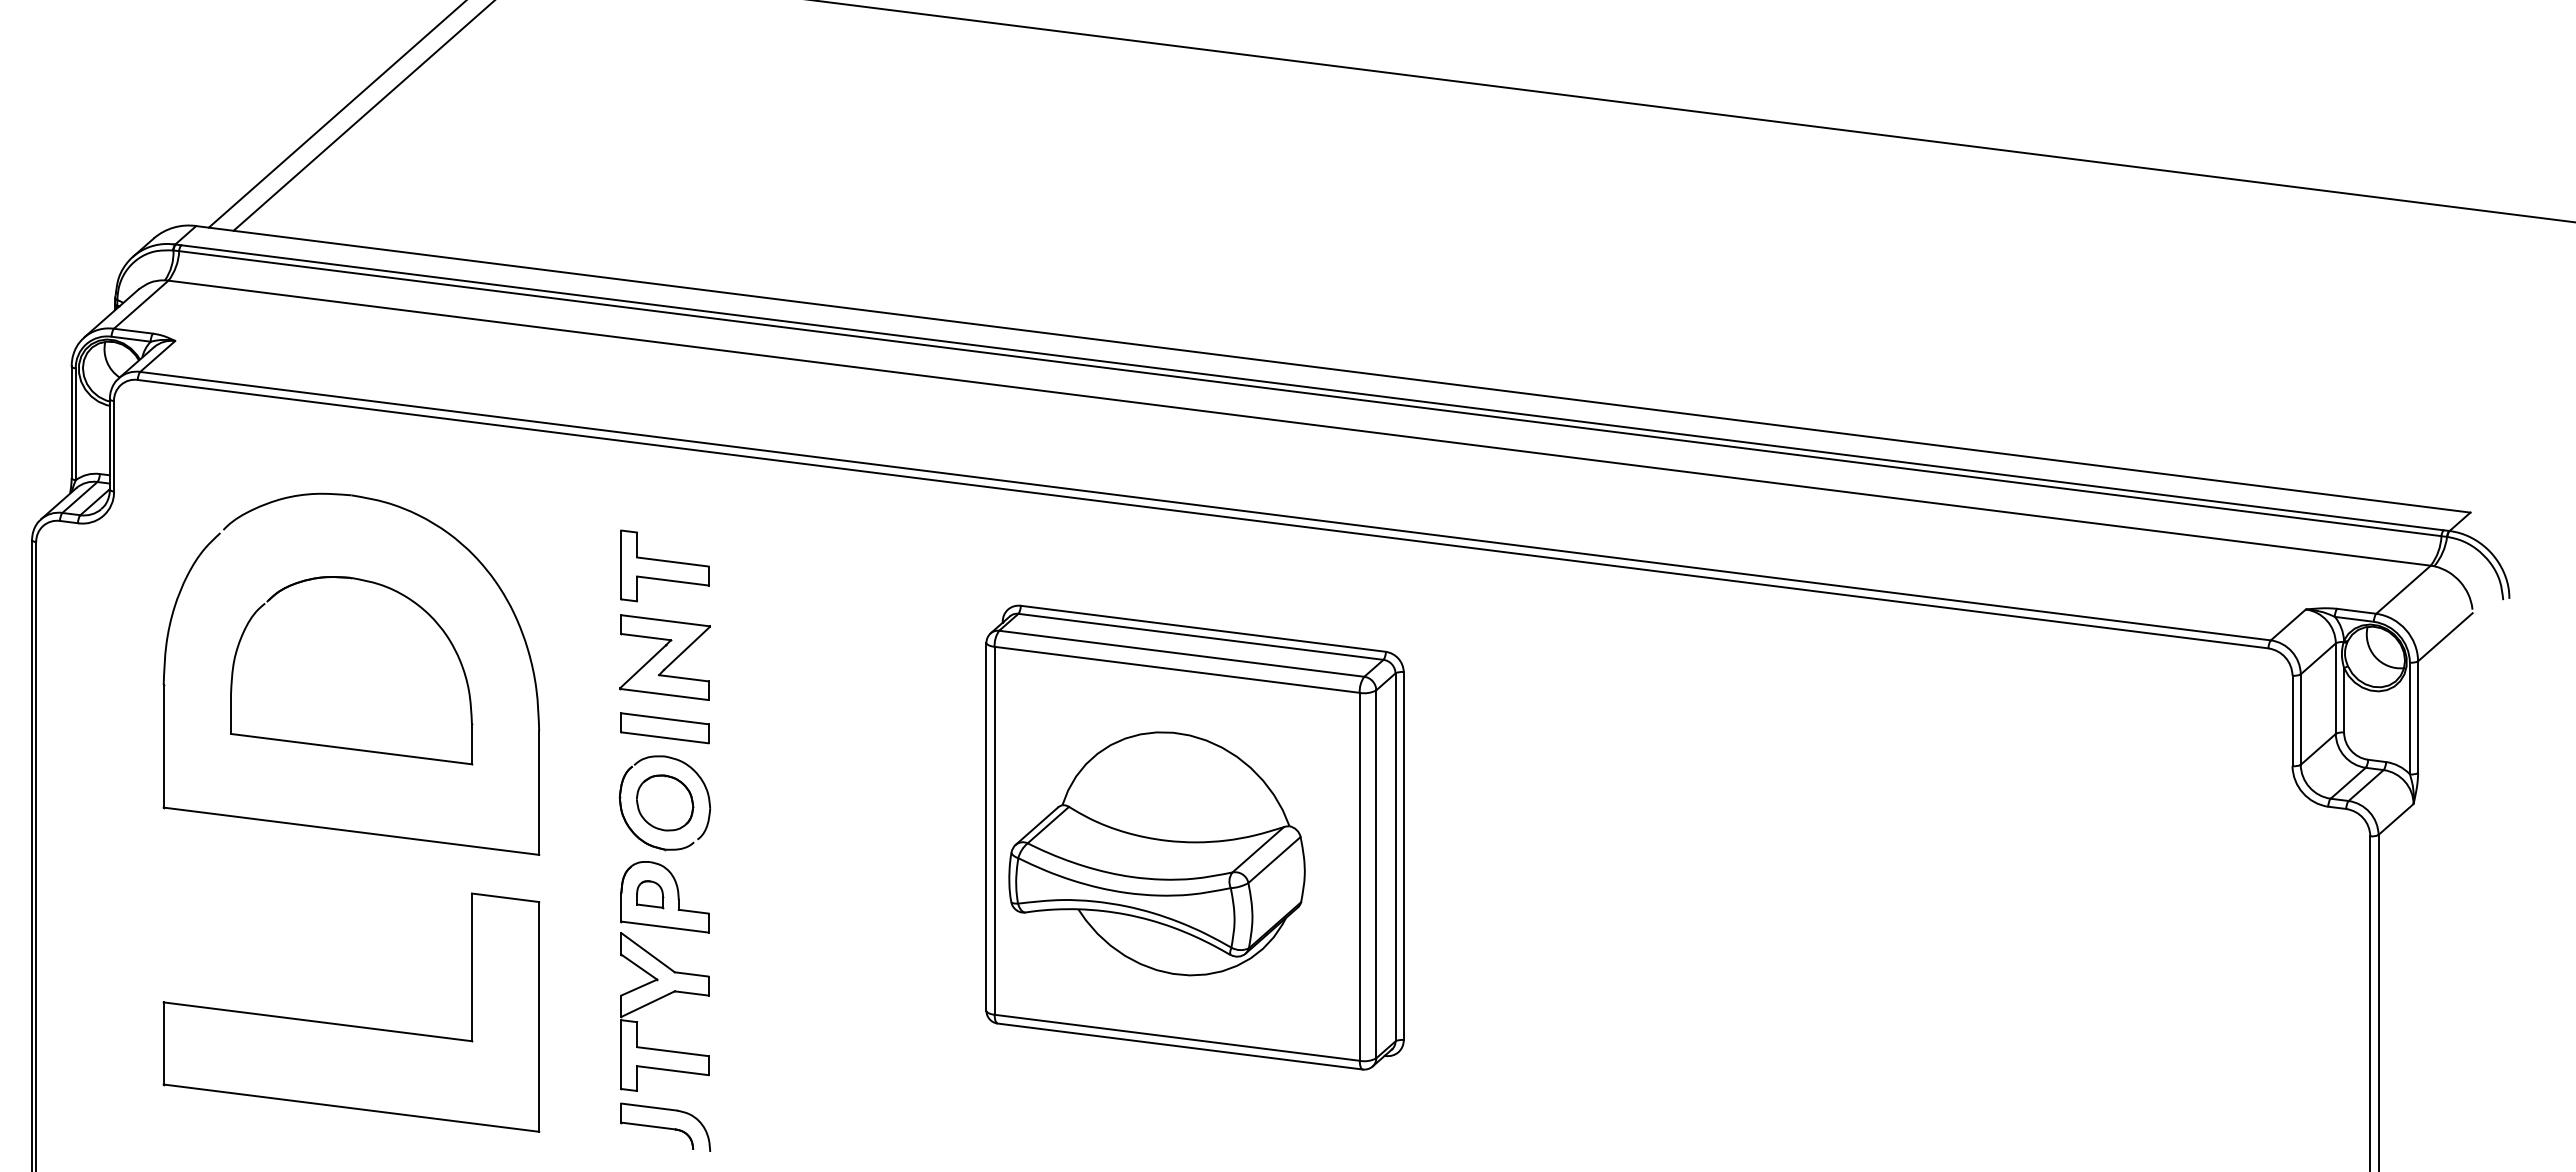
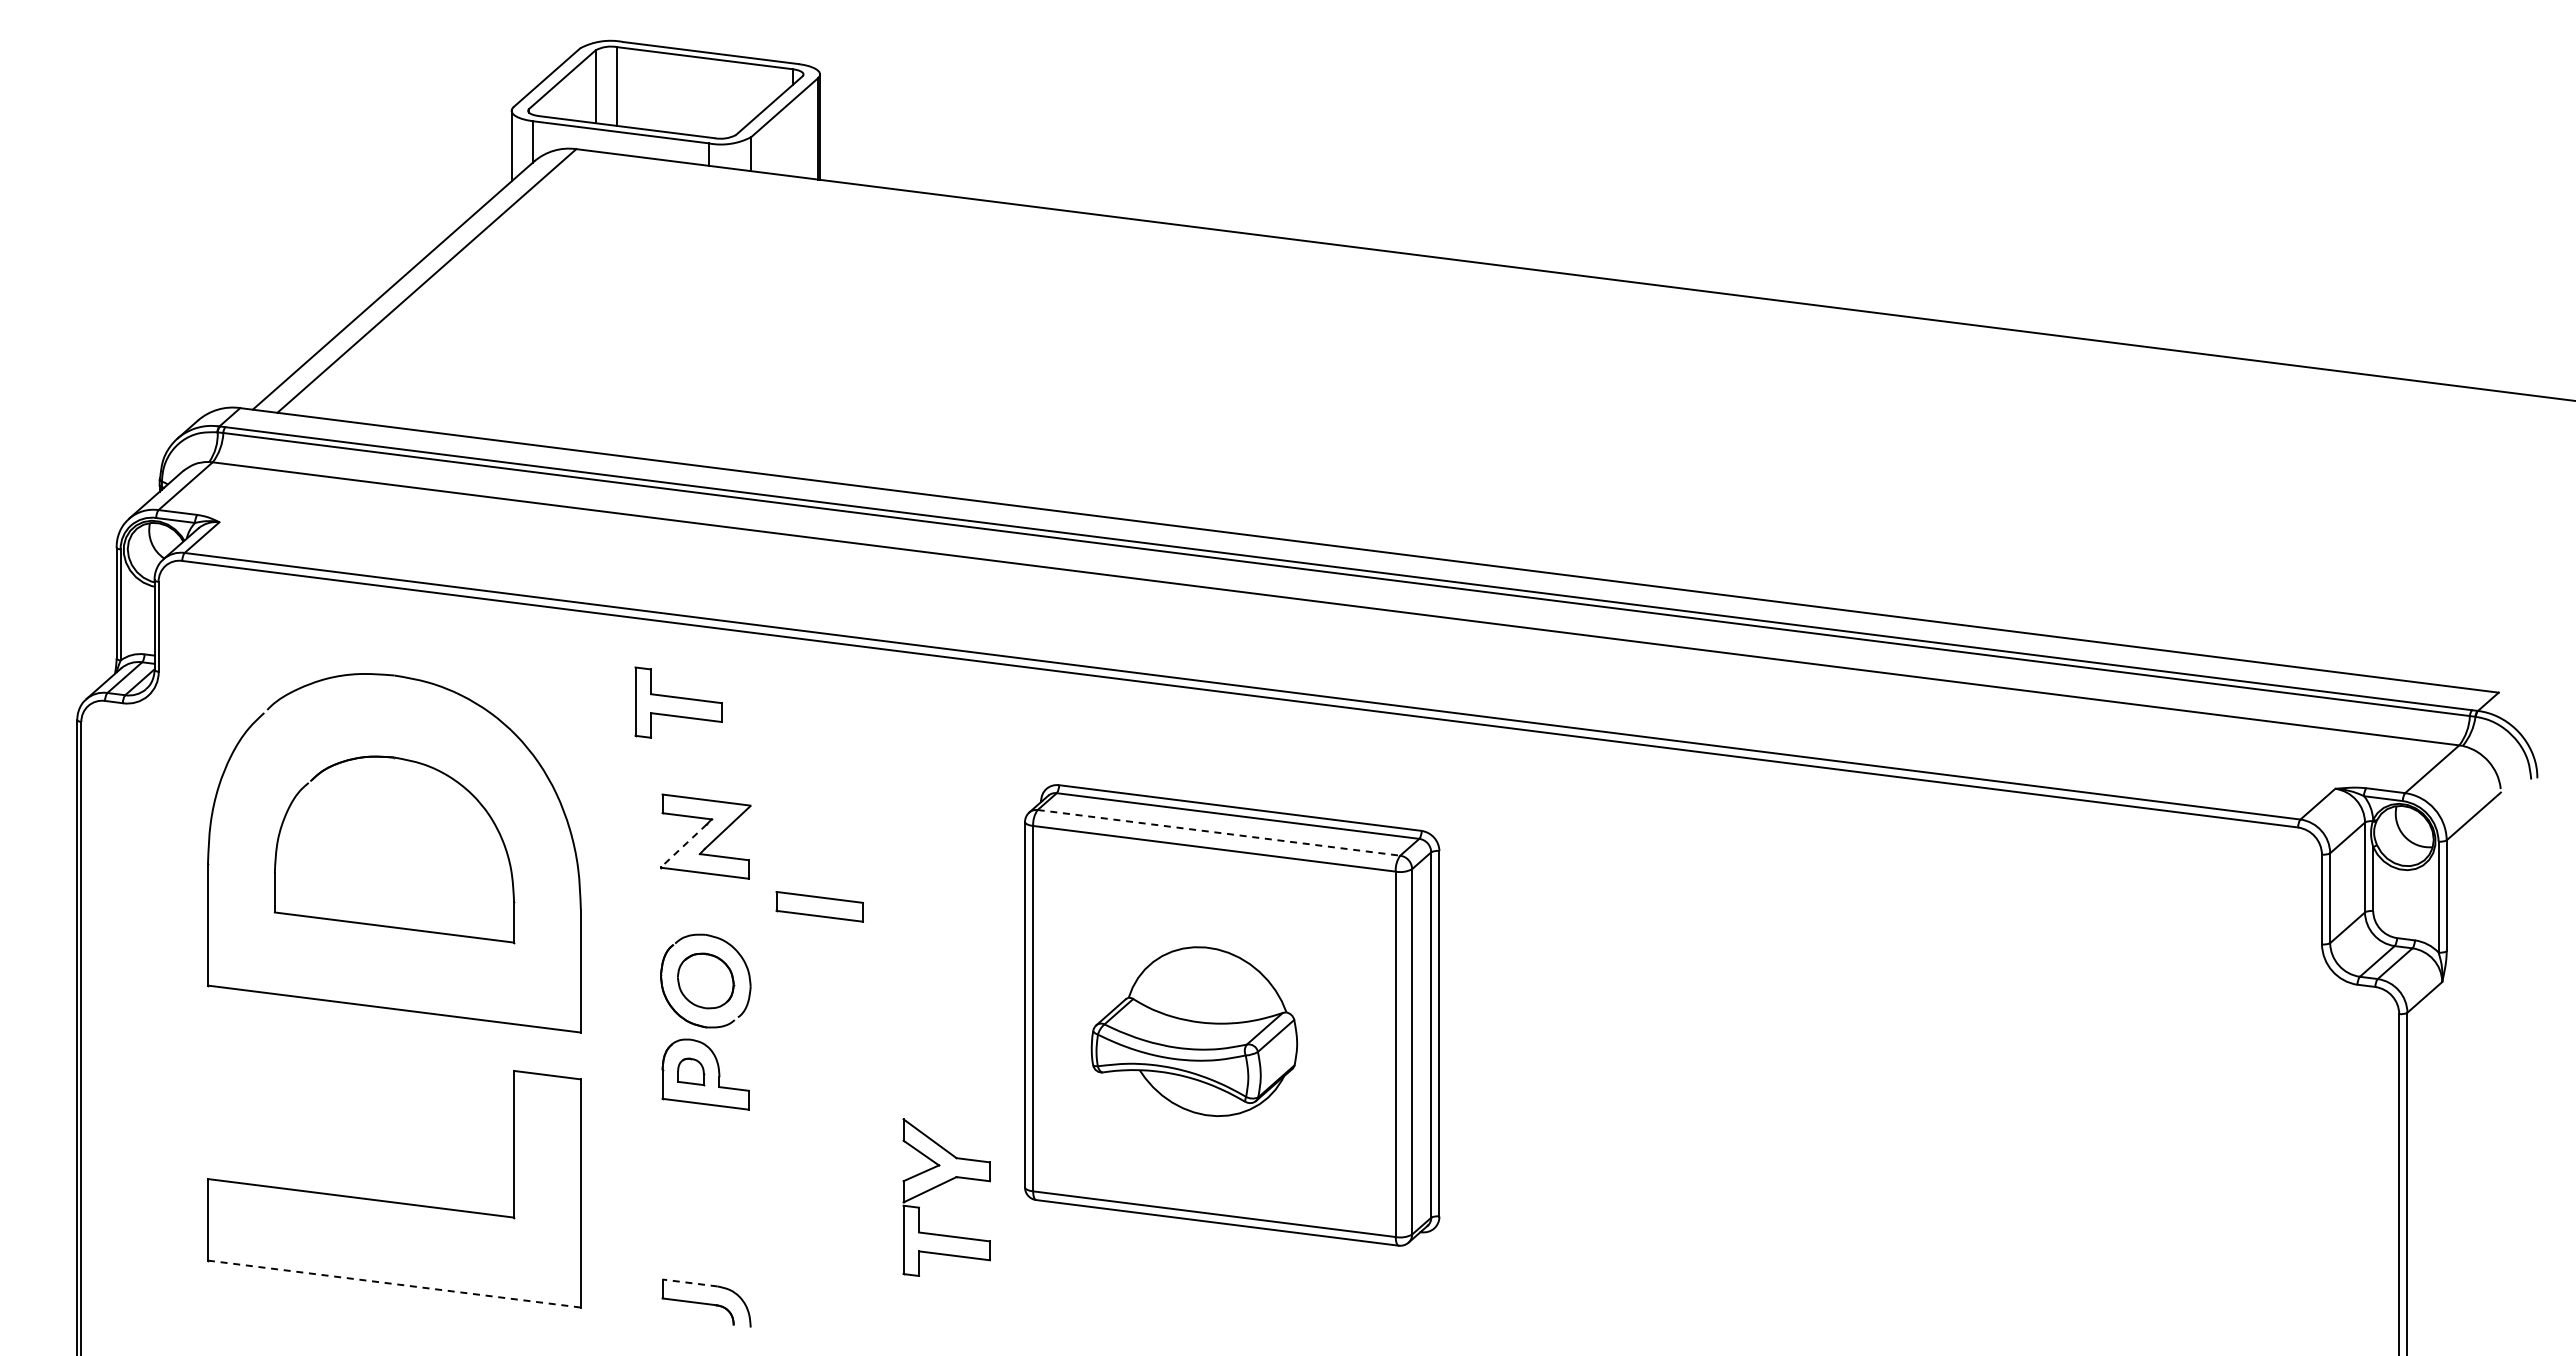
part: (664, 565) -> (678, 702), moved
line: (1181, 653) -> (1218, 832), solid -> dashed
line: (642, 667) -> (683, 846), solid -> dashed
part: (664, 727) -> (819, 906), moved
part: (1157, 853) -> (1194, 1031), size x0.7
part: (659, 999) -> (941, 1185), moved
line: (649, 1106) -> (690, 1282), solid -> dashed
line: (351, 1108) -> (394, 1284), solid -> dashed

